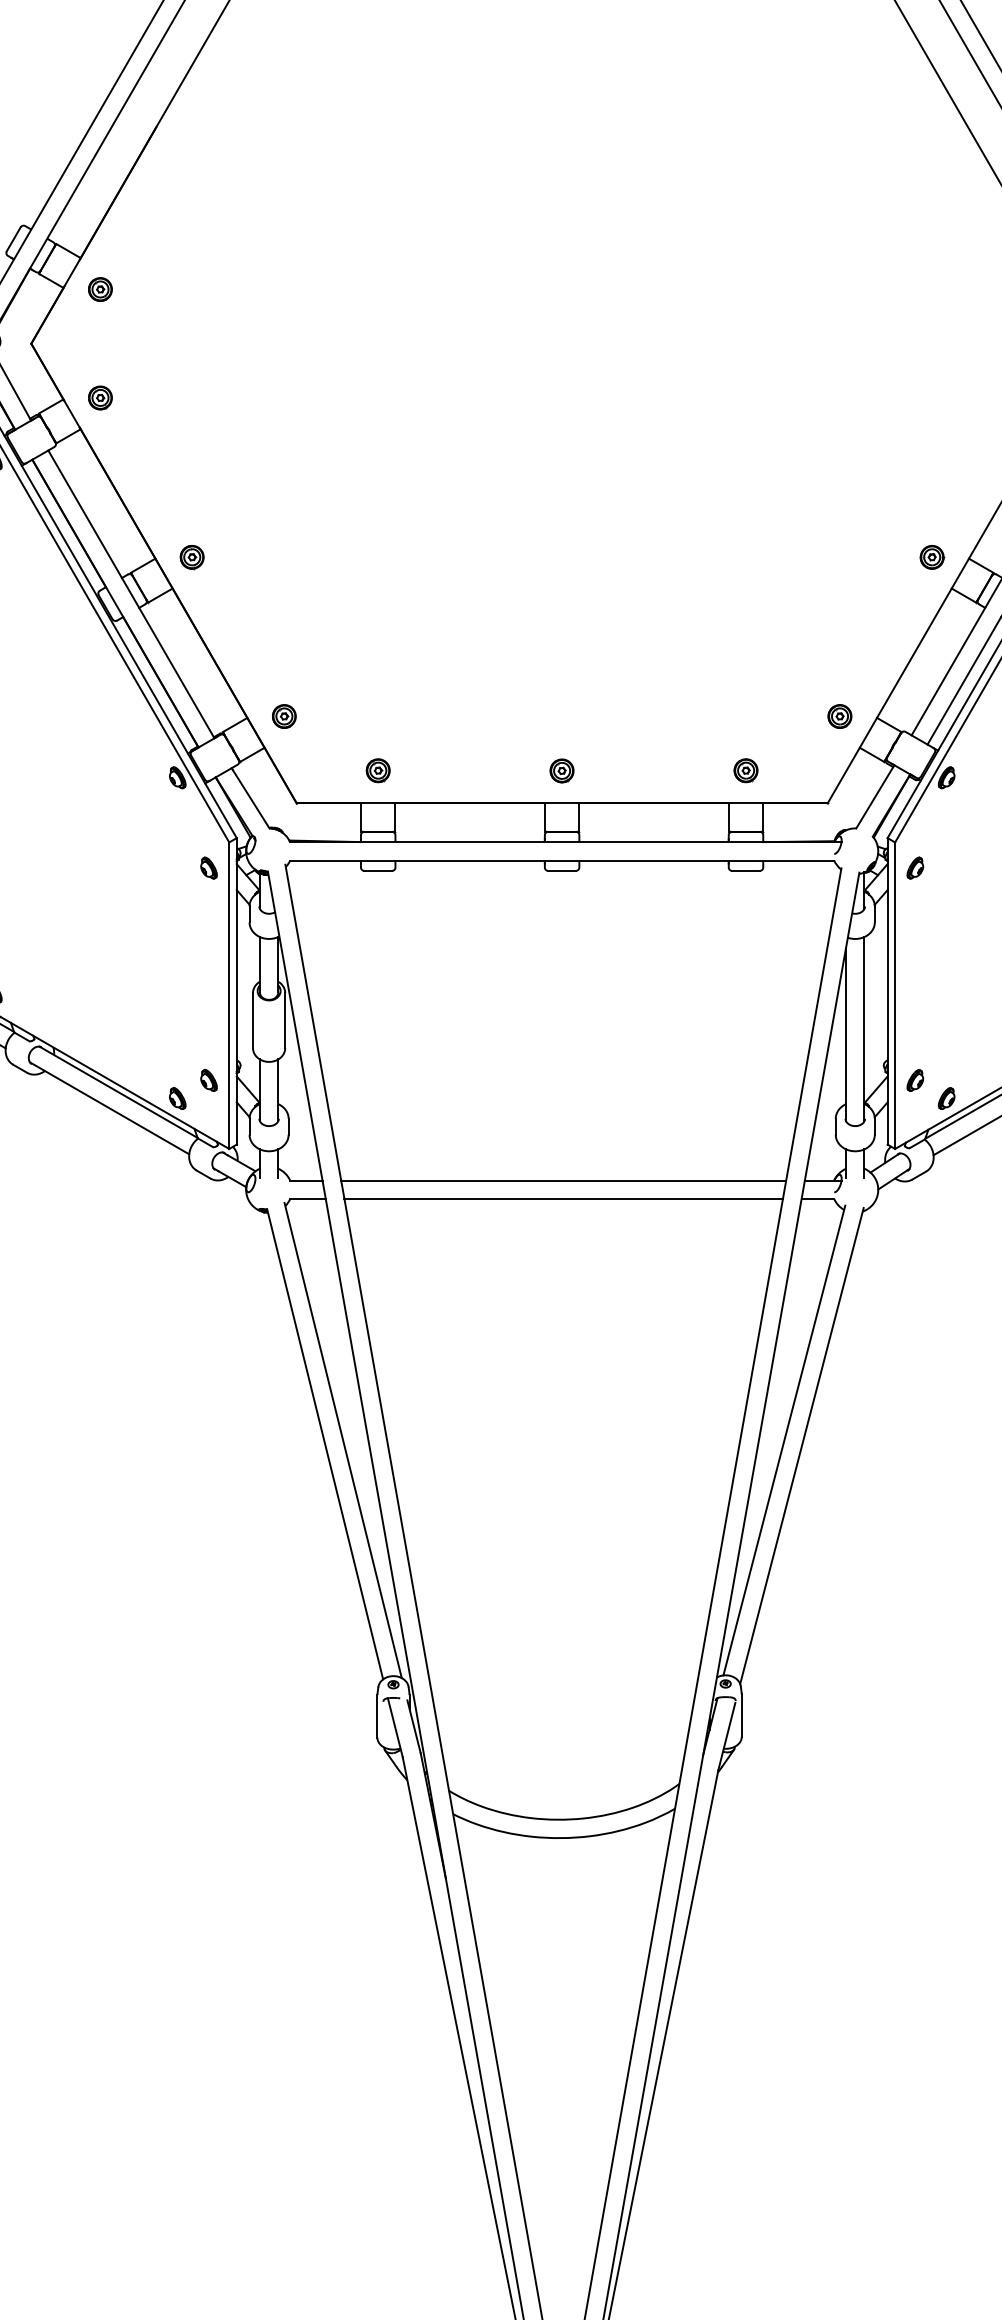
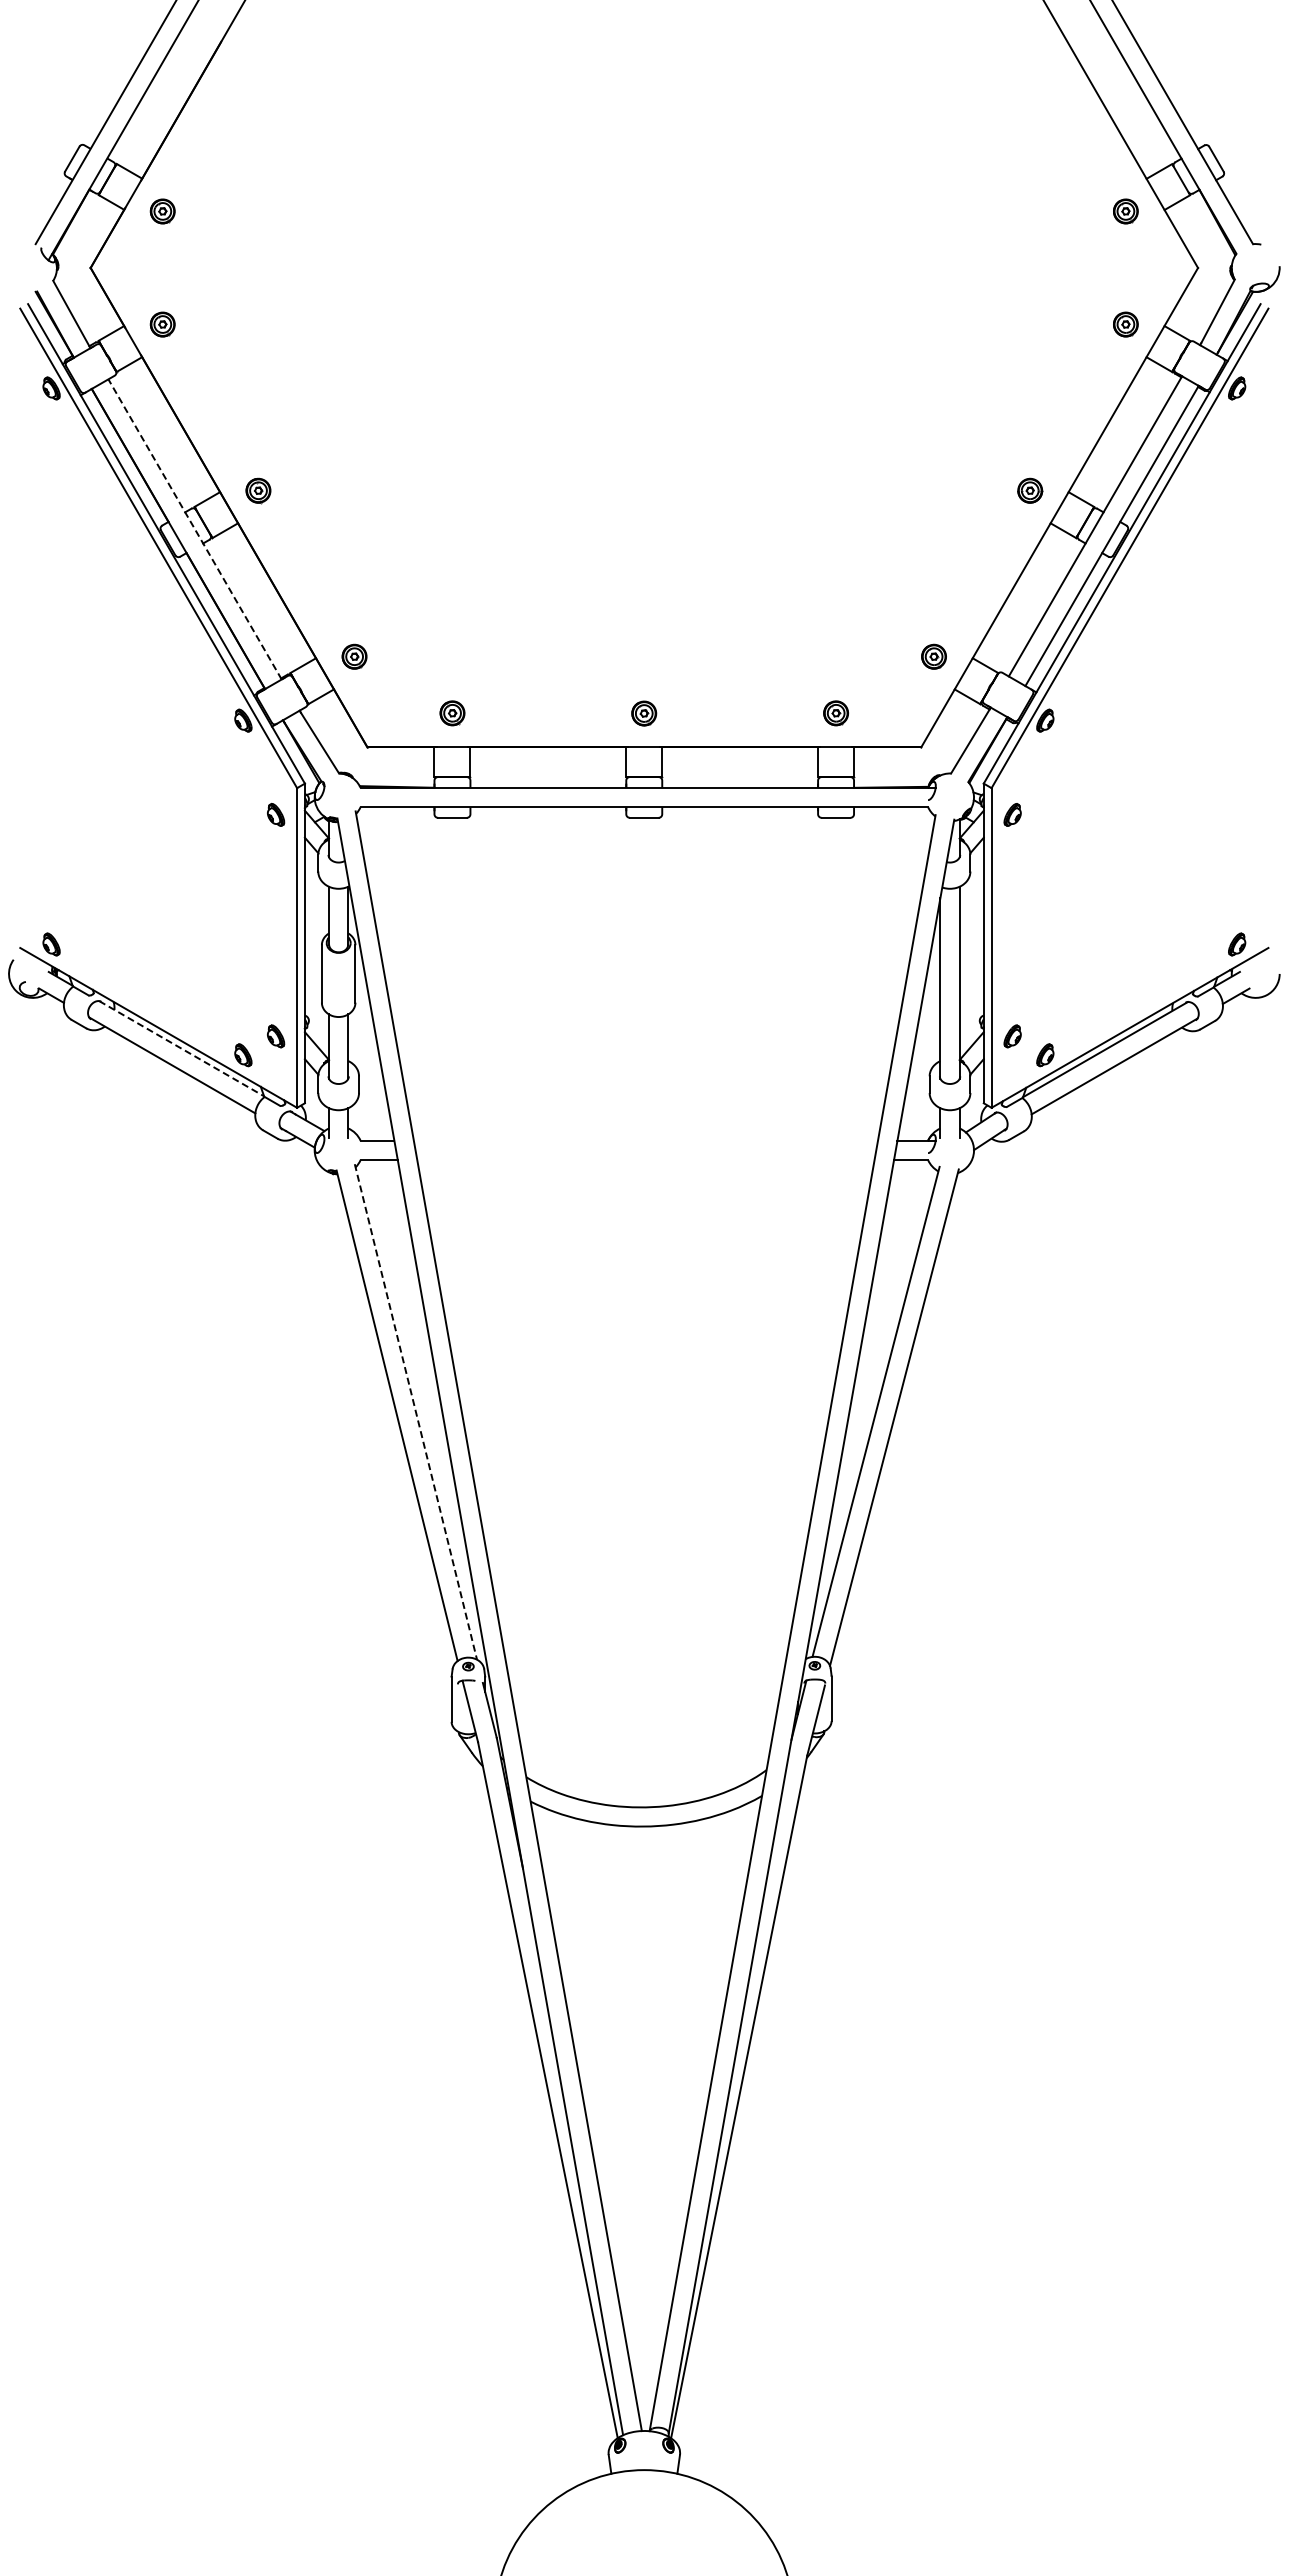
line: (130, 594) -> (194, 529), solid -> dashed
line: (119, 1092) -> (182, 1048), solid -> dashed
line: (563, 1180) -> (645, 1140), removed
line: (563, 1199) -> (645, 1160), removed
line: (343, 1441) -> (416, 1412), solid -> dashed

